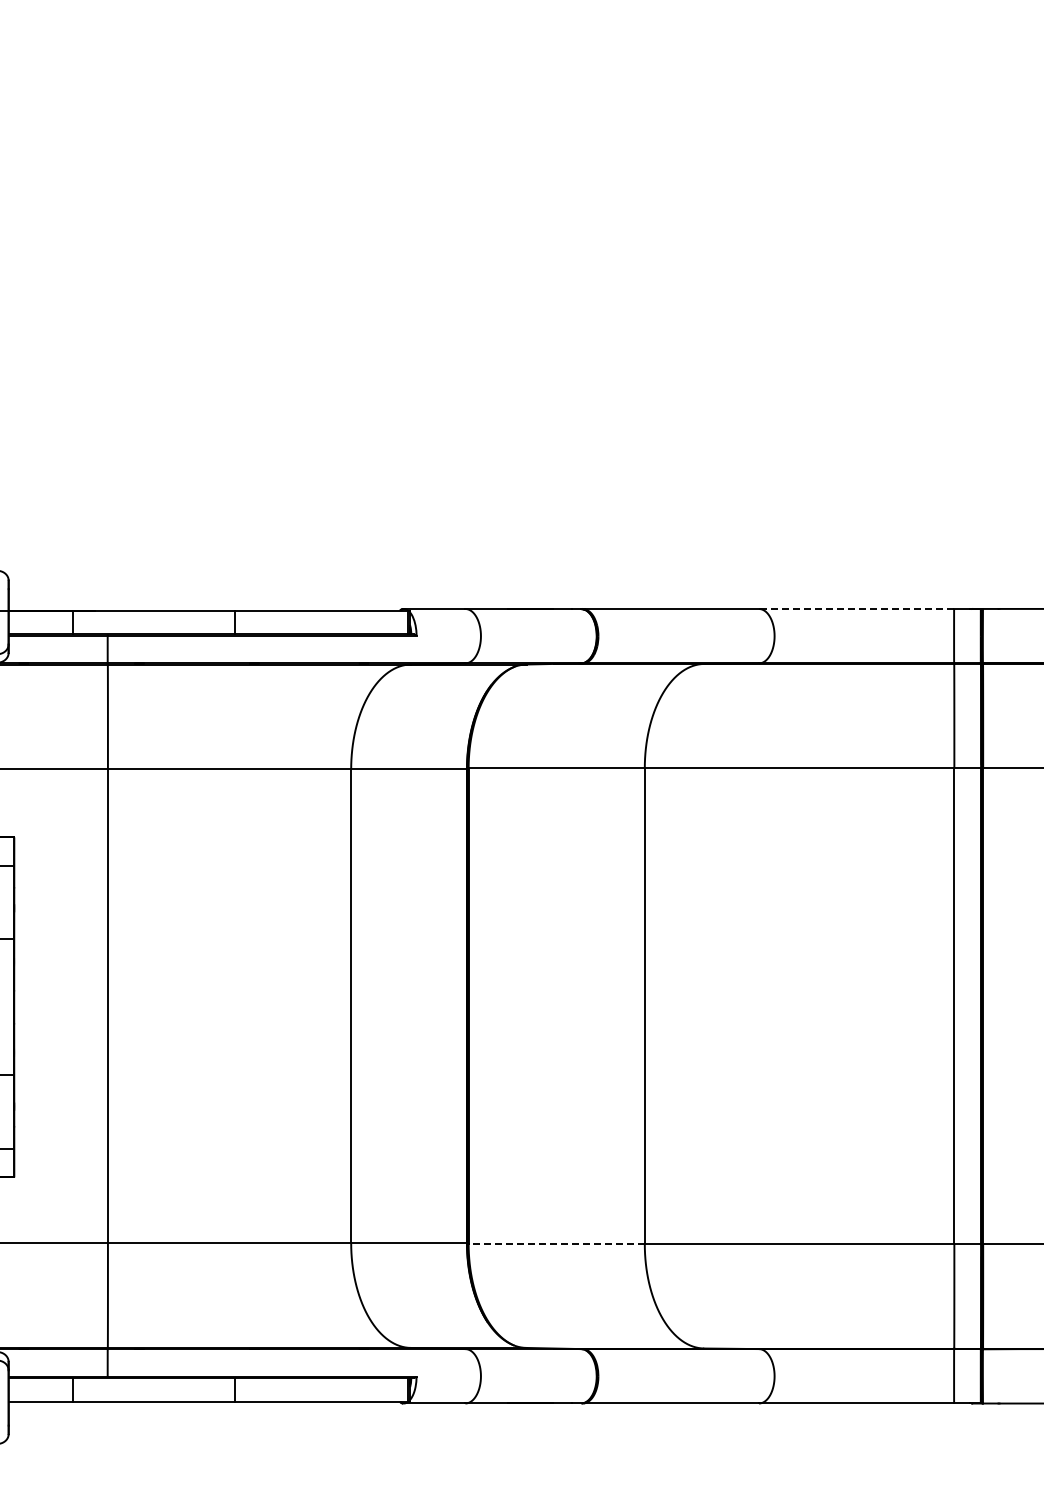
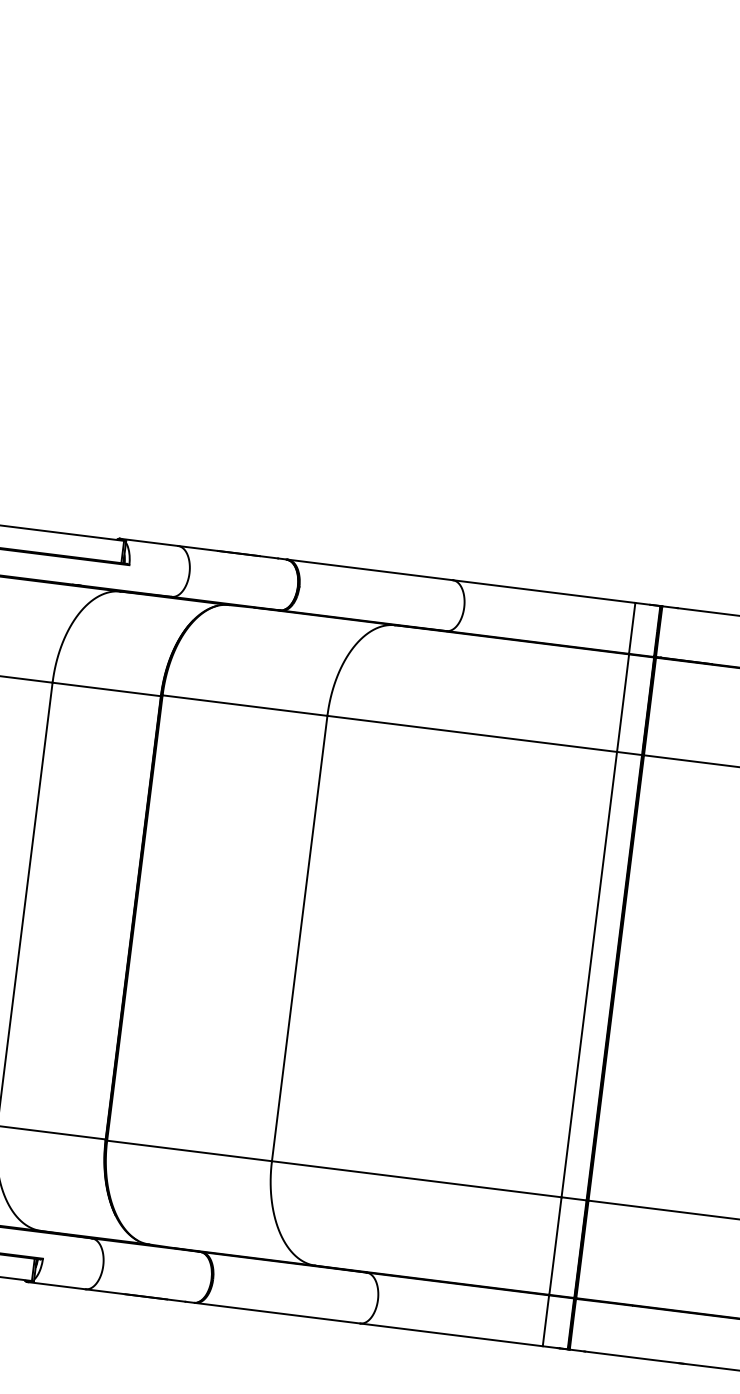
line: (856, 608) -> (544, 591), dashed -> solid
line: (556, 1244) -> (189, 1151), dashed -> solid

